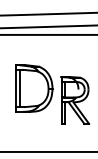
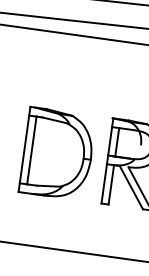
part: (34, 88) -> (58, 154), moved

